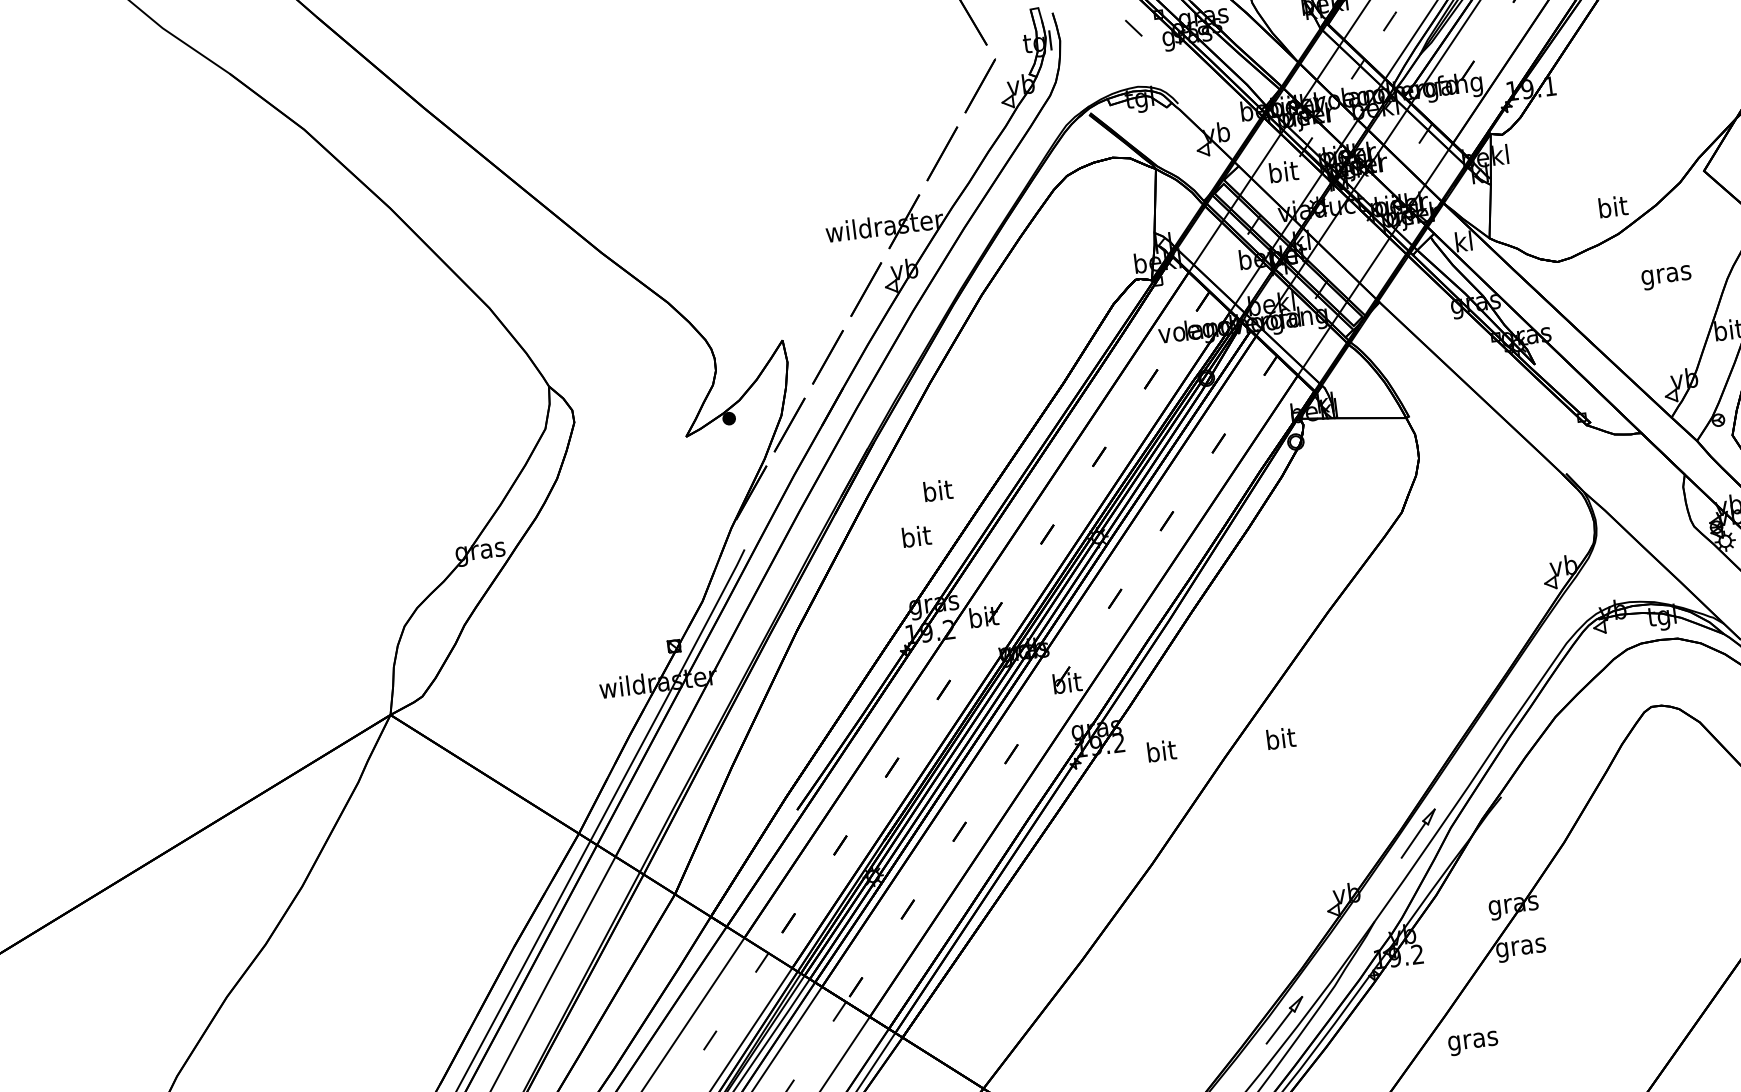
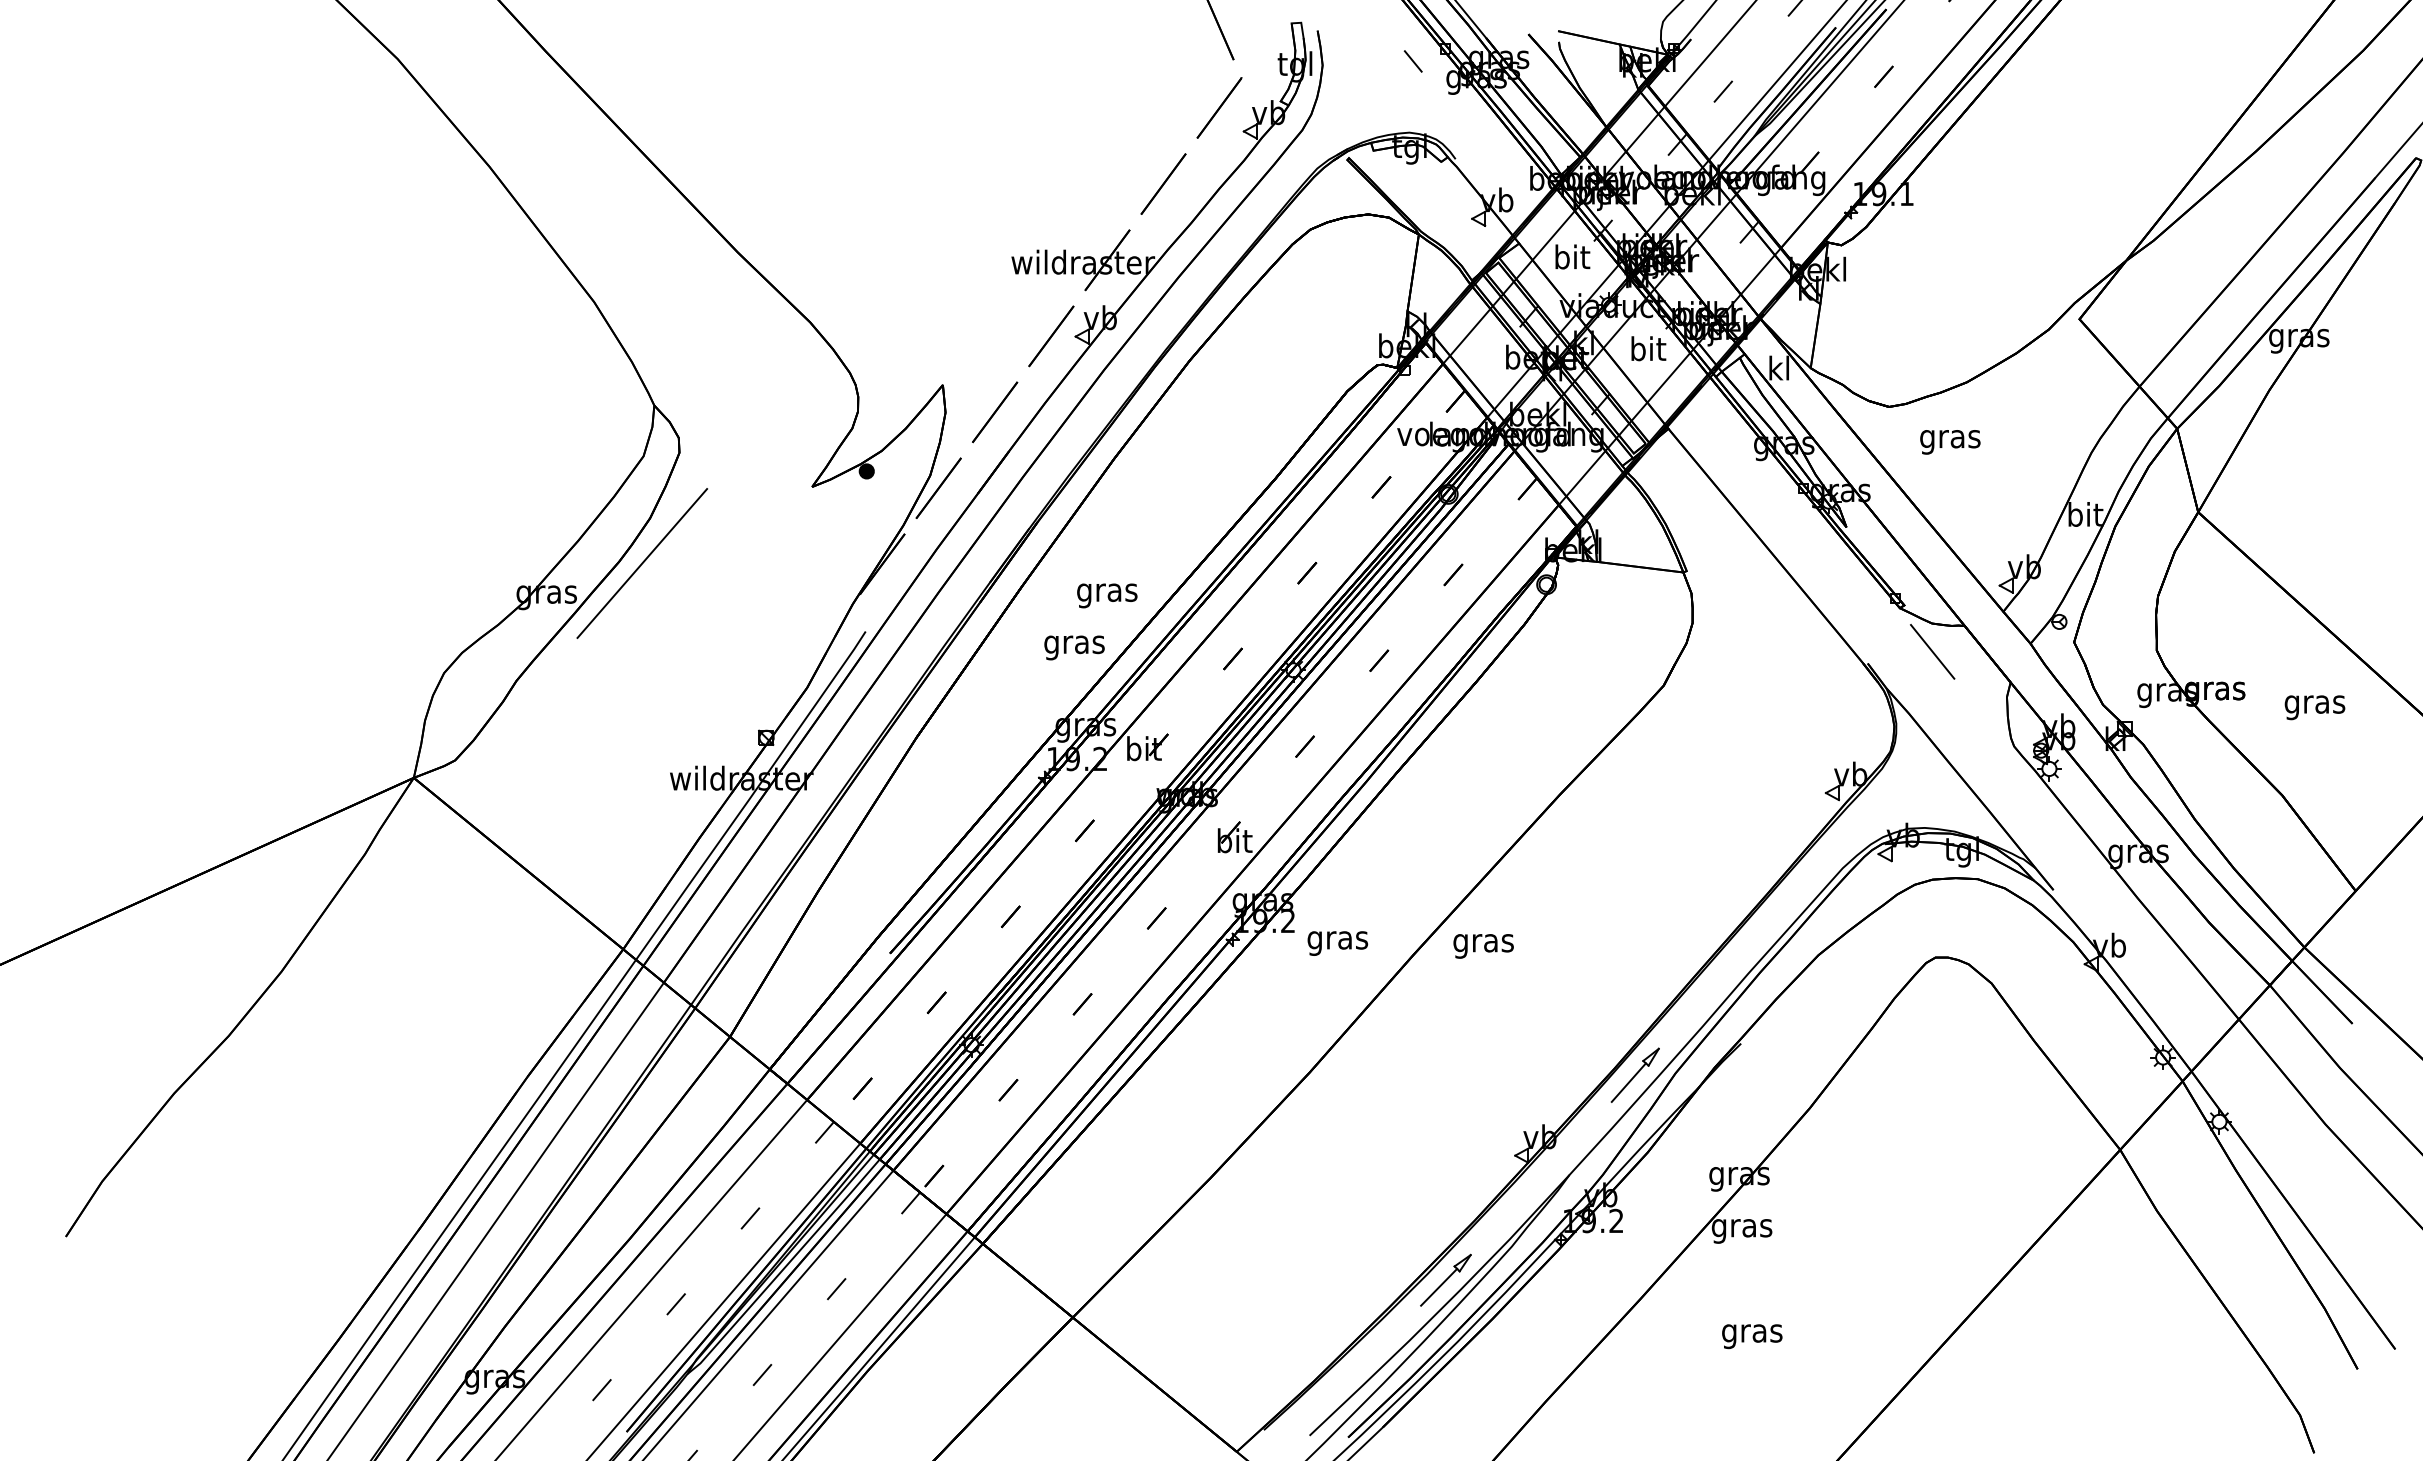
text: (1613, 206) -> (1648, 348), moved
text: (1666, 277) -> (1950, 442), moved
line: (1617, 457) -> (1932, 651), added
text: (938, 493) -> (1107, 592), bit -> gras
line: (555, 516) -> (642, 563), added
text: (916, 538) -> (1074, 644), bit -> gras
text: (1280, 740) -> (1483, 942), bit -> gras
text: (1161, 752) -> (1337, 939), bit -> gras
text: (1473, 1043) -> (1752, 1336), moved

